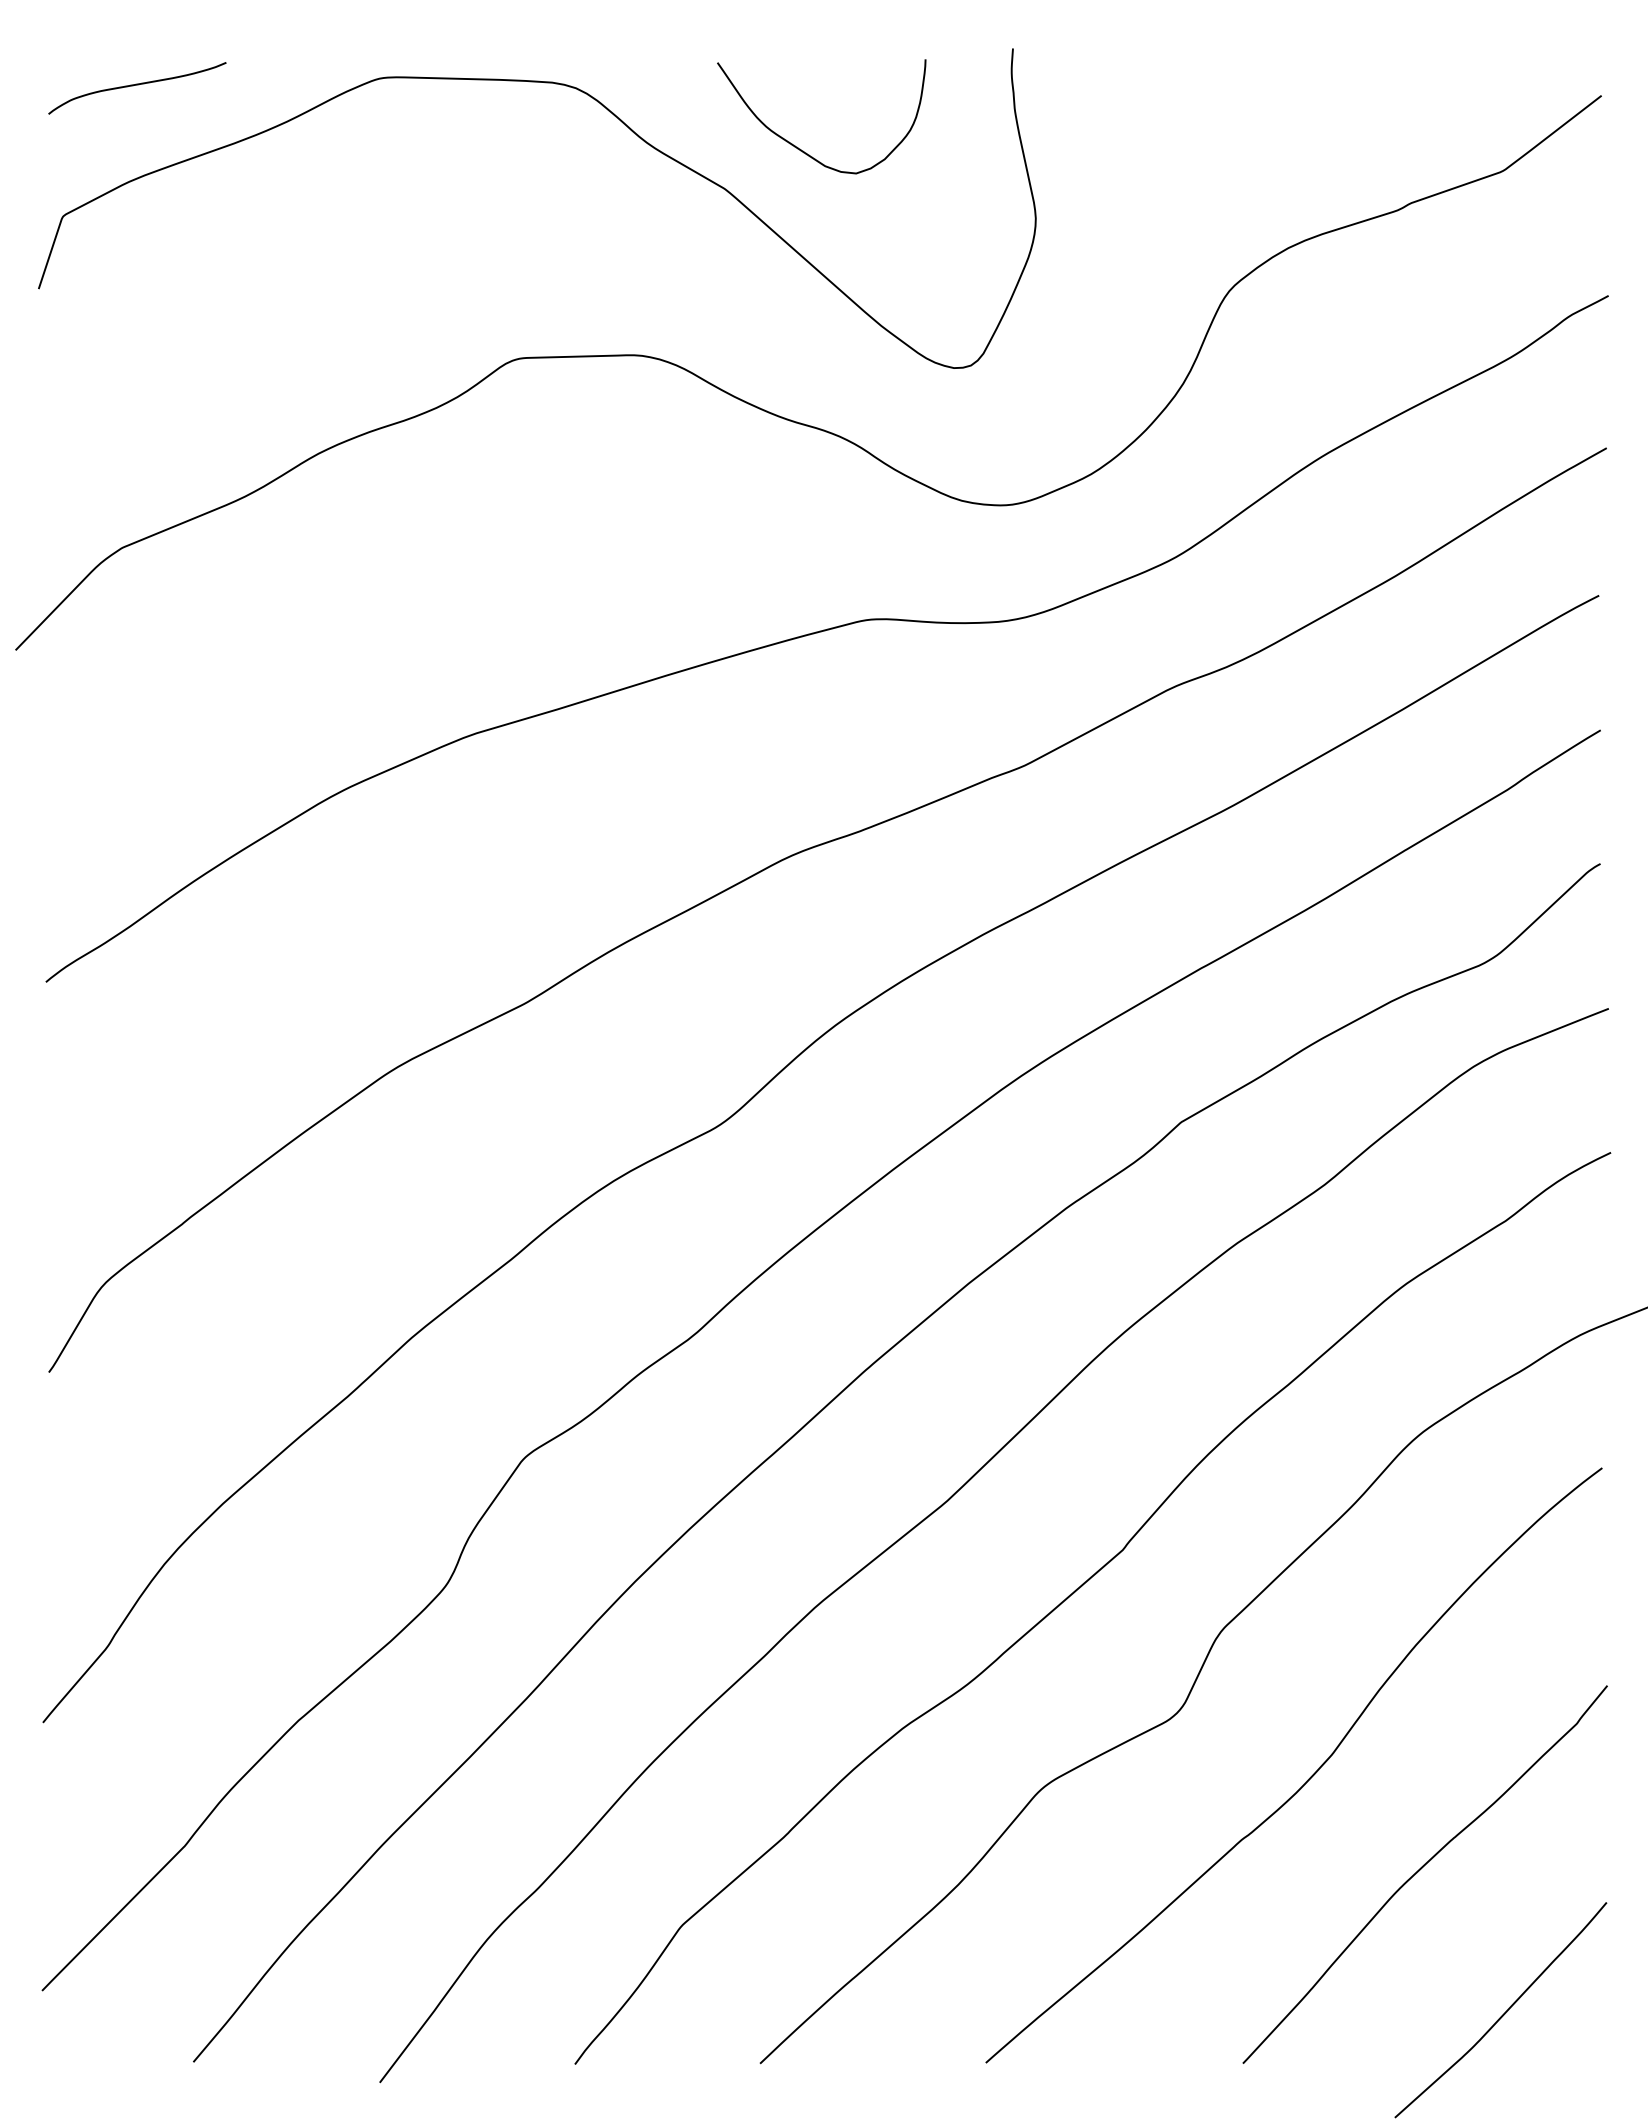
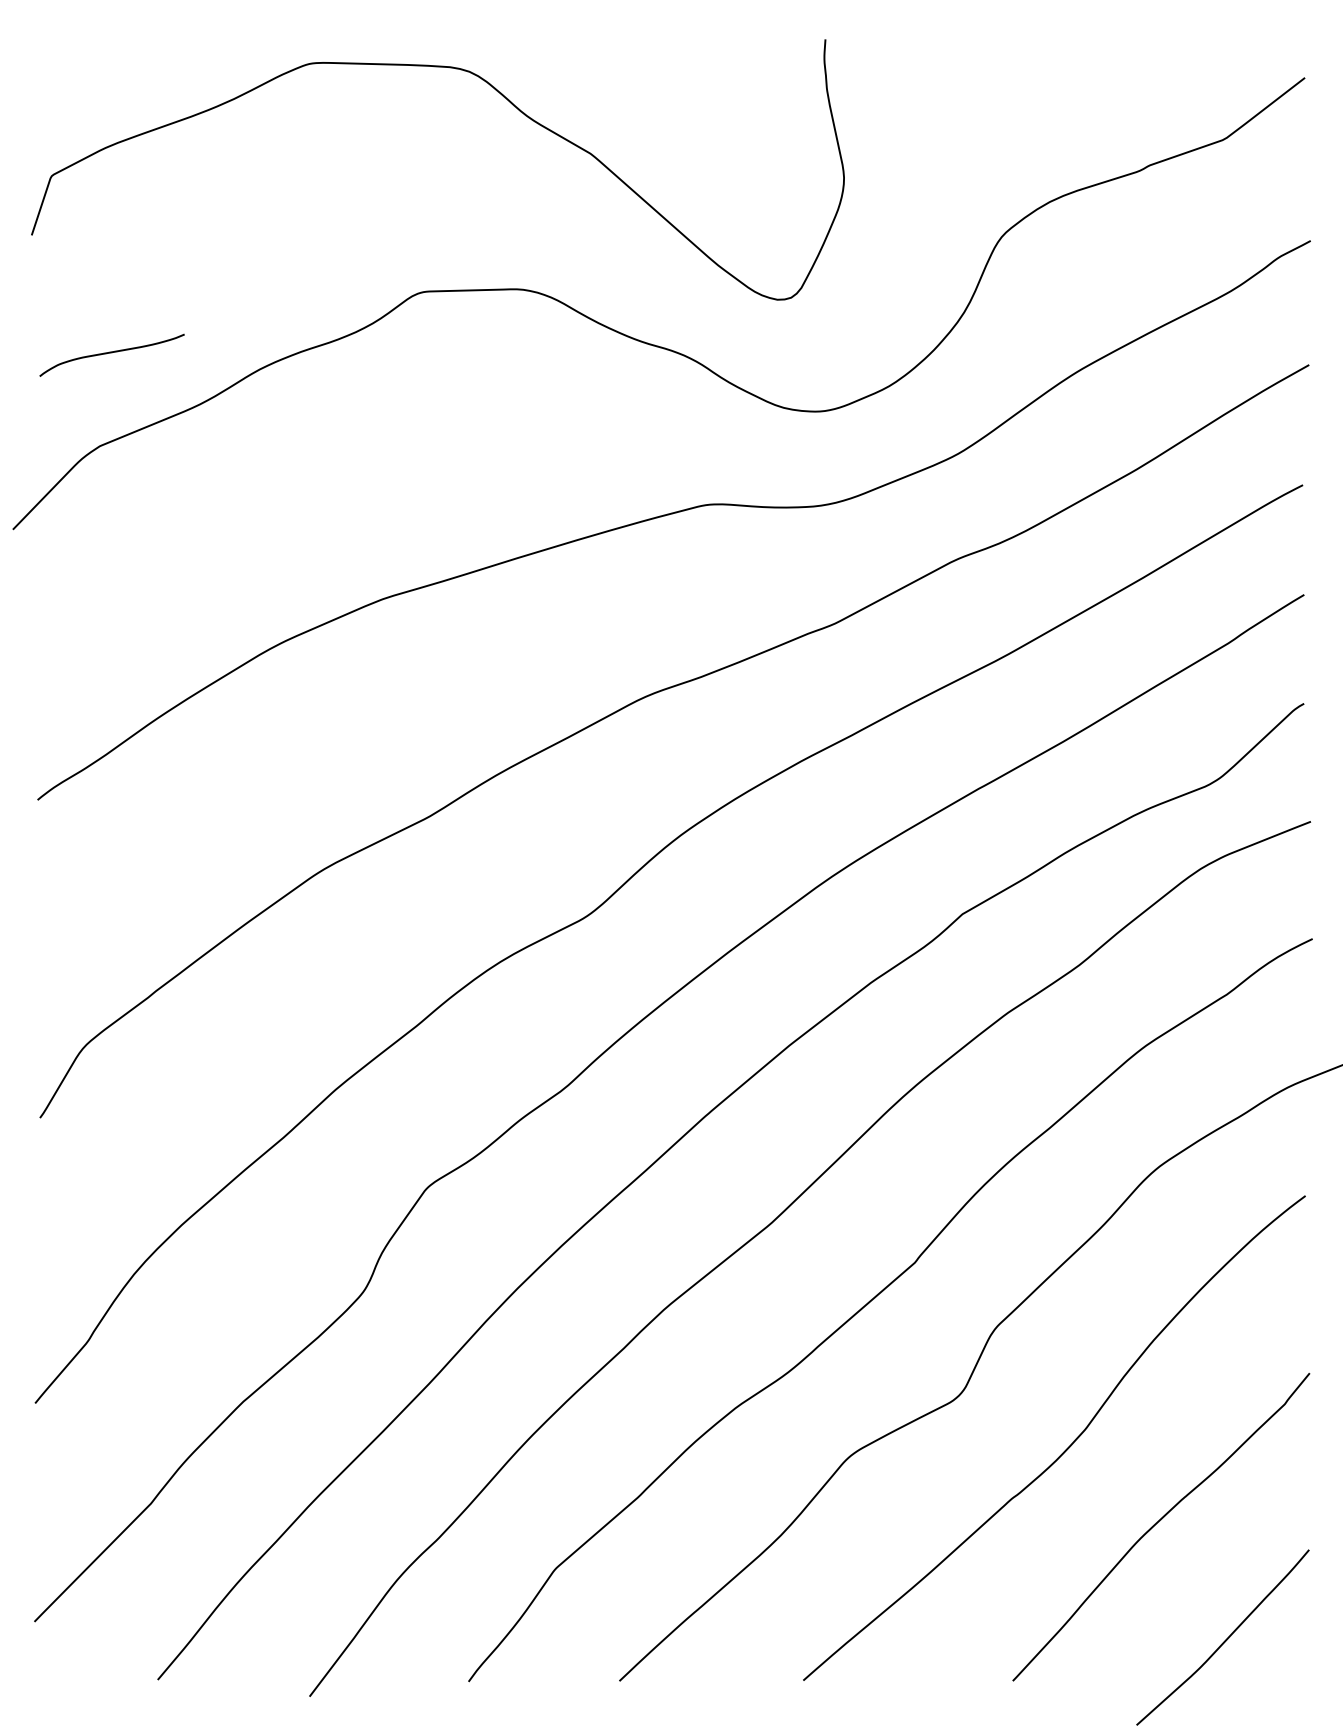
curve: (137, 85) -> (112, 353), moved
curve: (800, 148) -> (652, 120), removed

